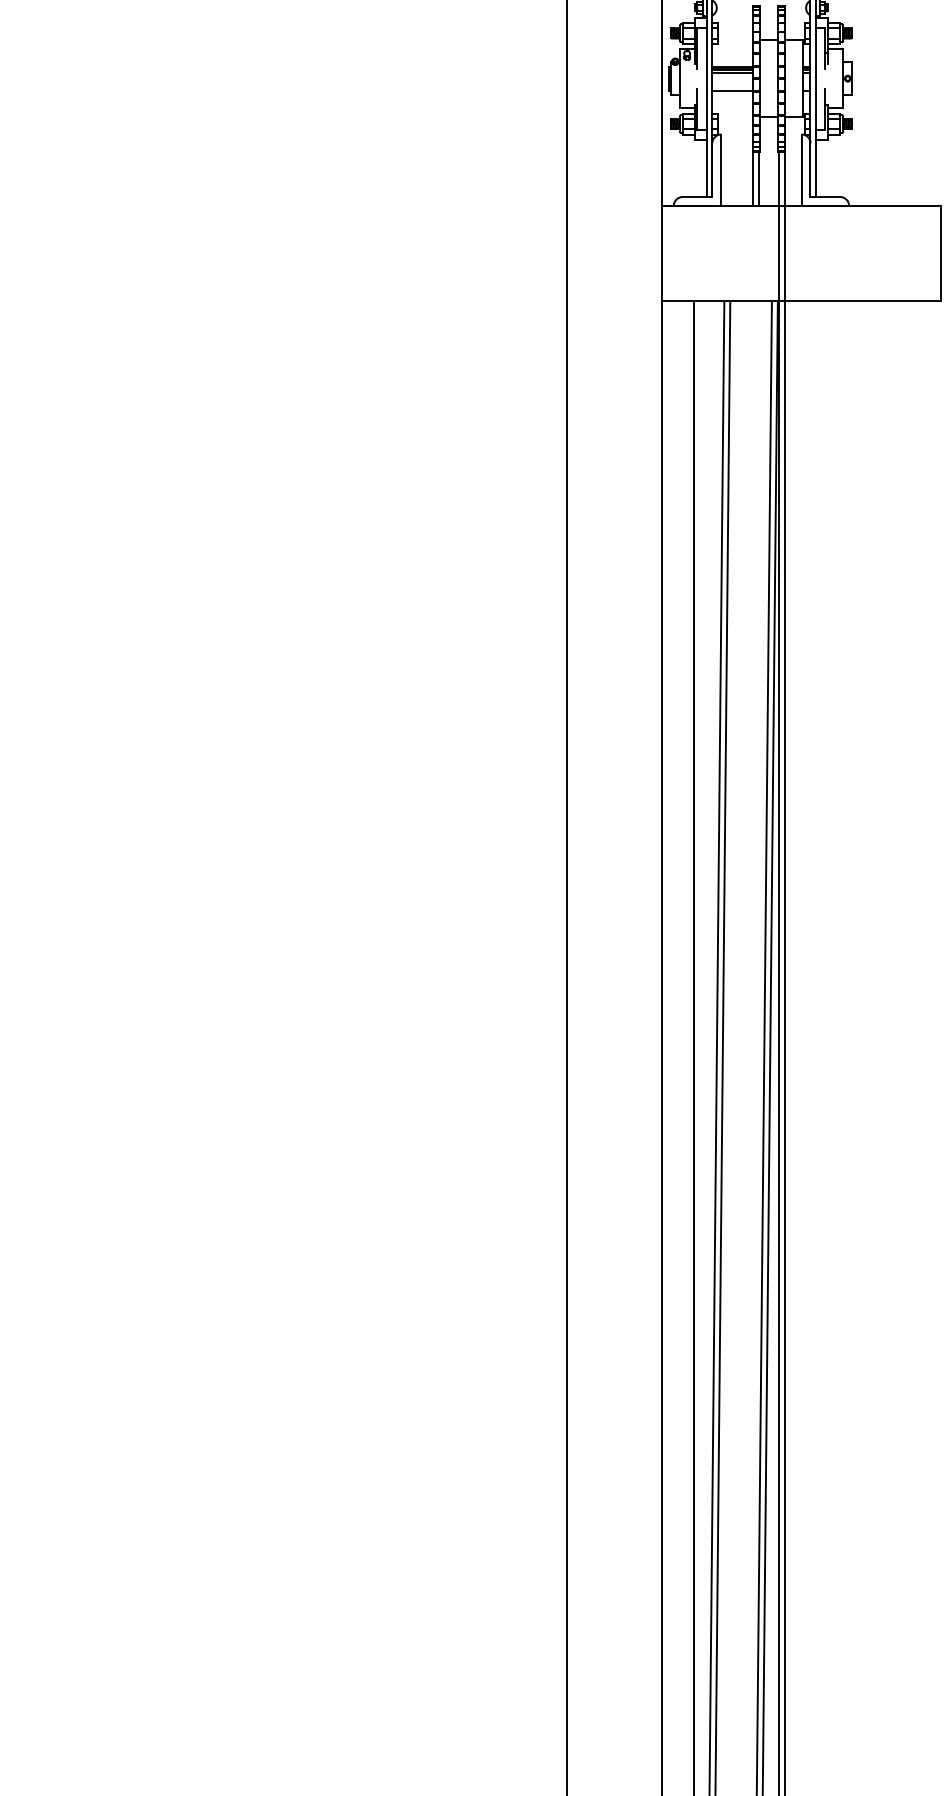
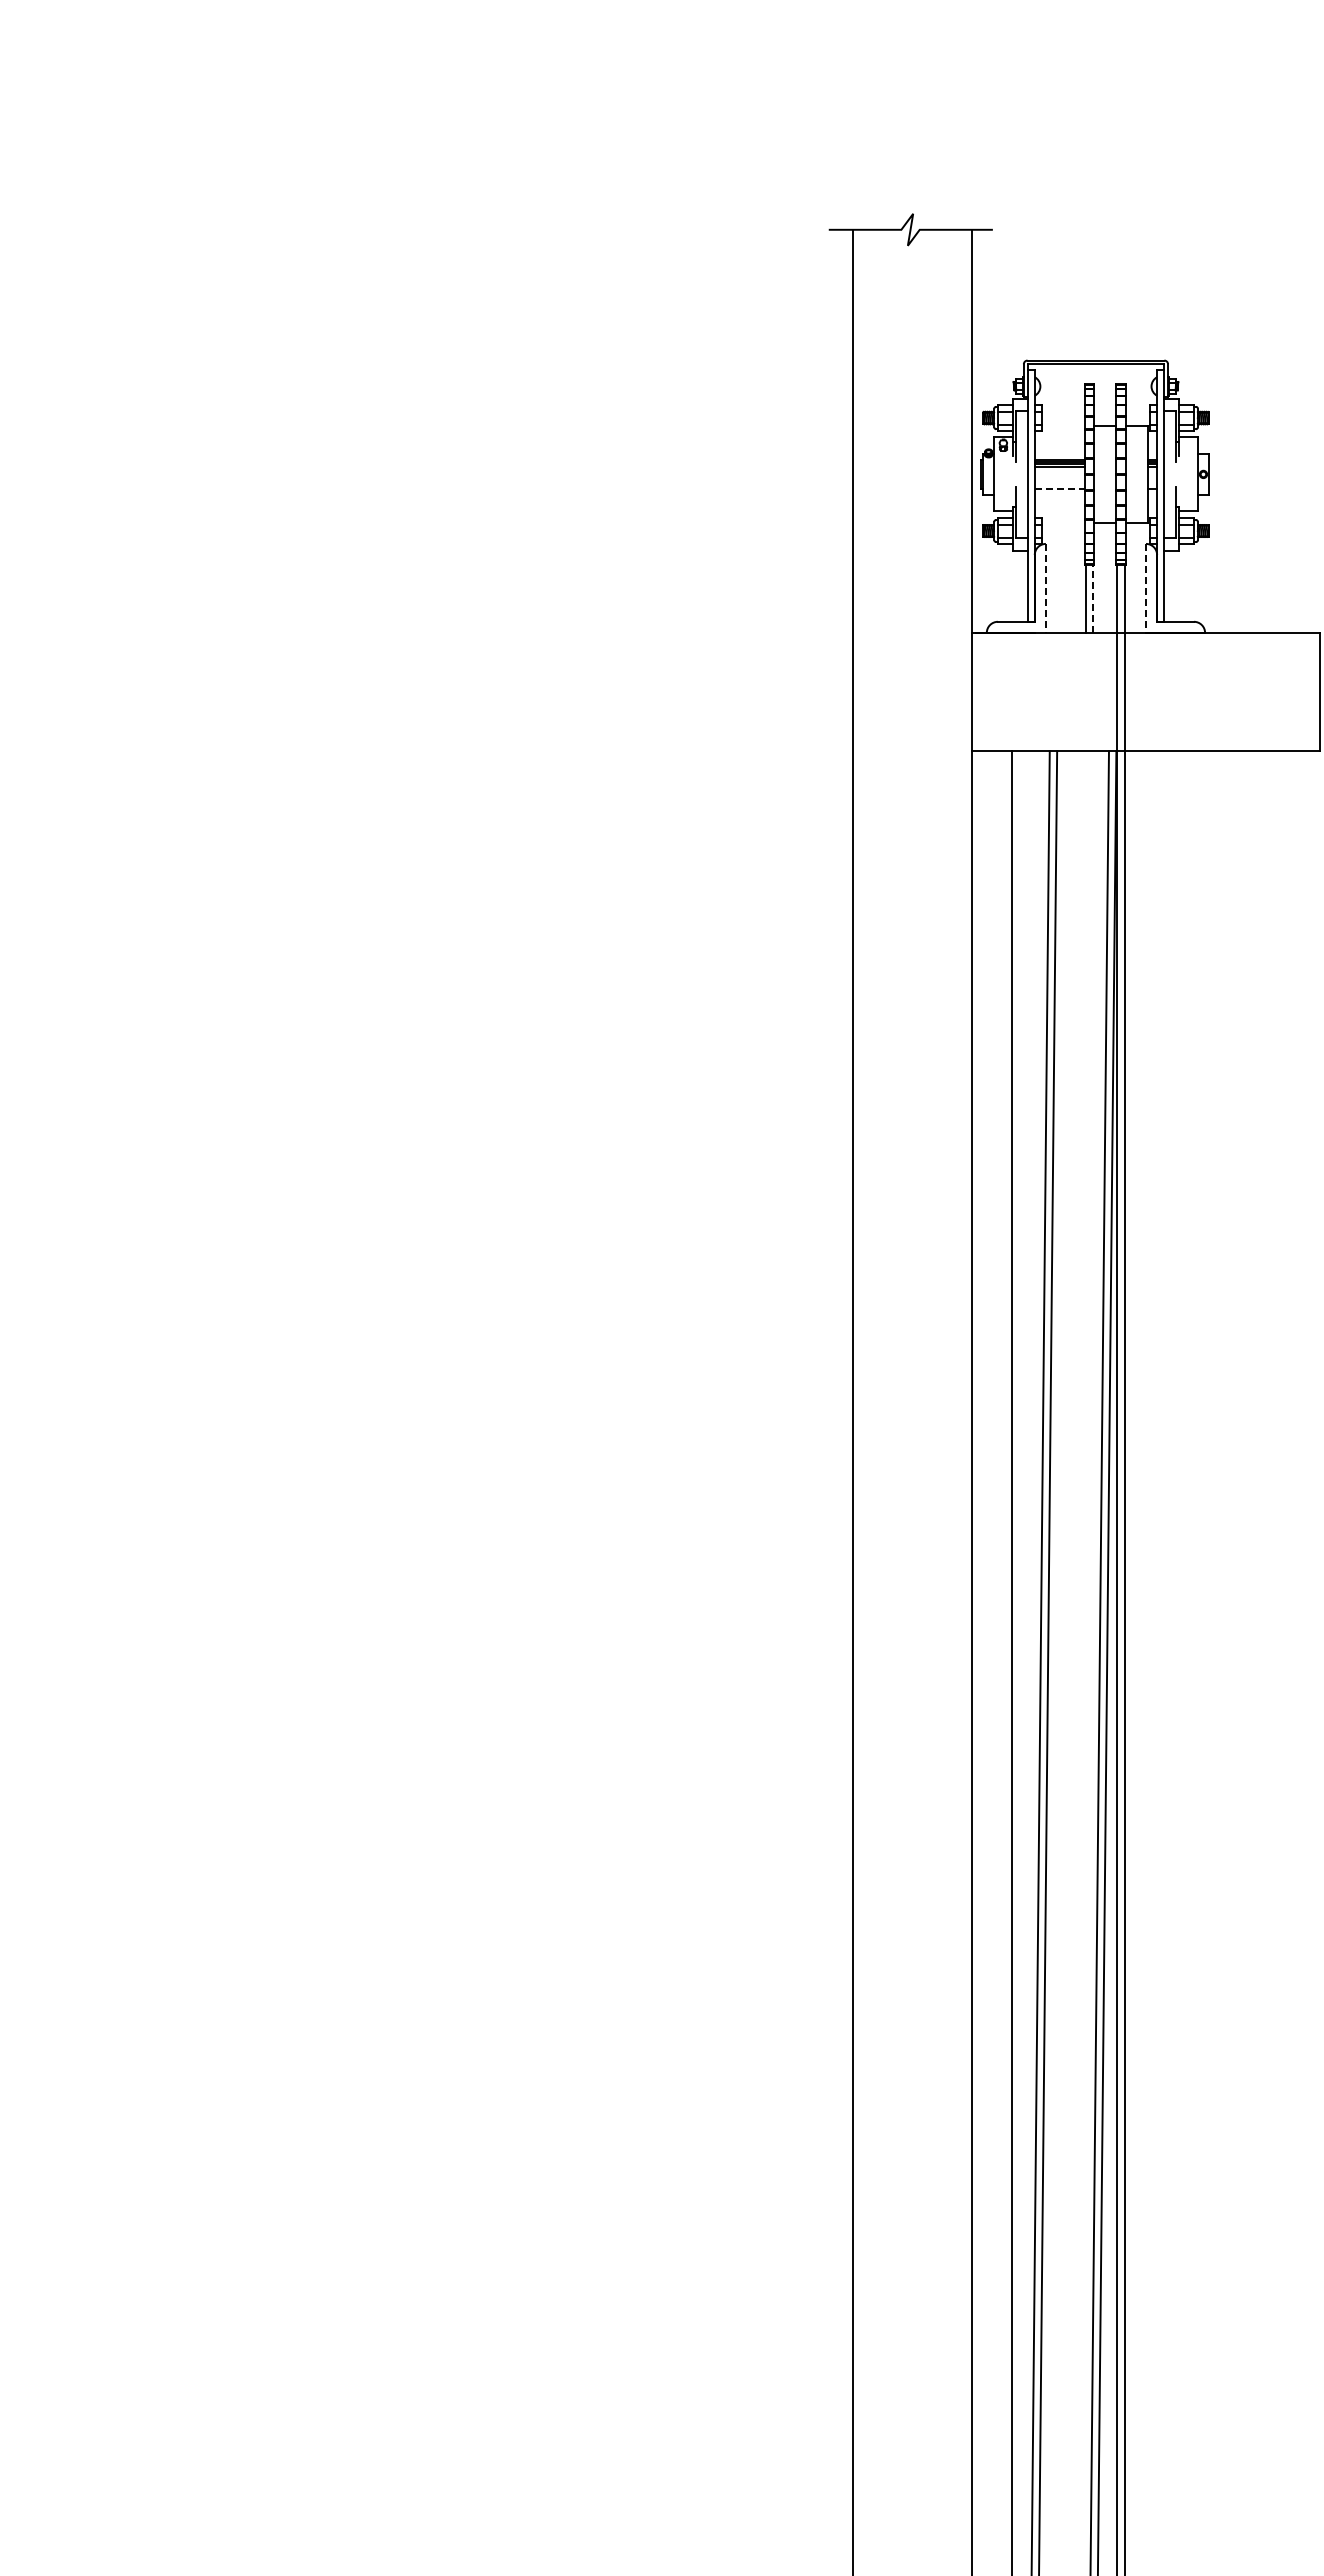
line: (732, 90) -> (1060, 489), solid -> dashed
line: (720, 170) -> (1045, 588), solid -> dashed
line: (802, 170) -> (1146, 588), solid -> dashed
line: (759, 179) -> (1093, 599), solid -> dashed

